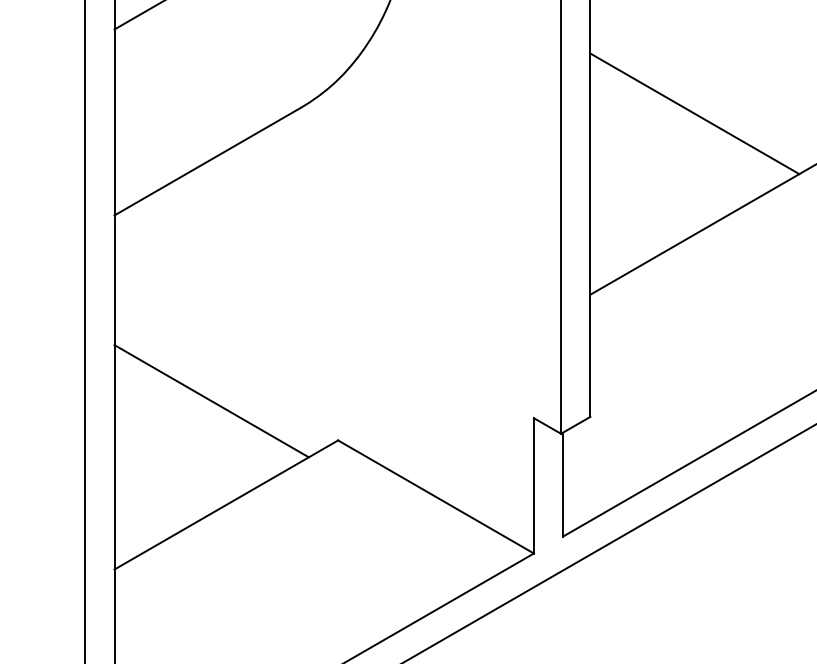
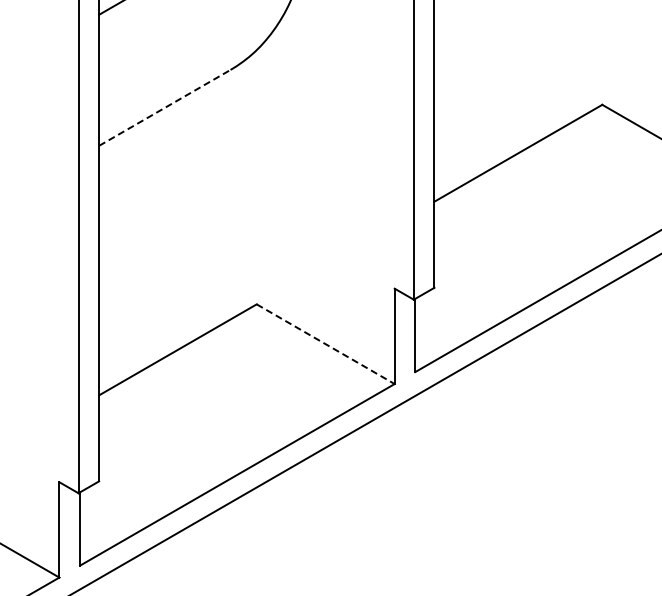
line: (694, 112) -> (507, 73), removed
line: (207, 161) -> (164, 107), solid -> dashed
line: (211, 400) -> (167, 276), removed
line: (435, 497) -> (325, 344), solid -> dashed

